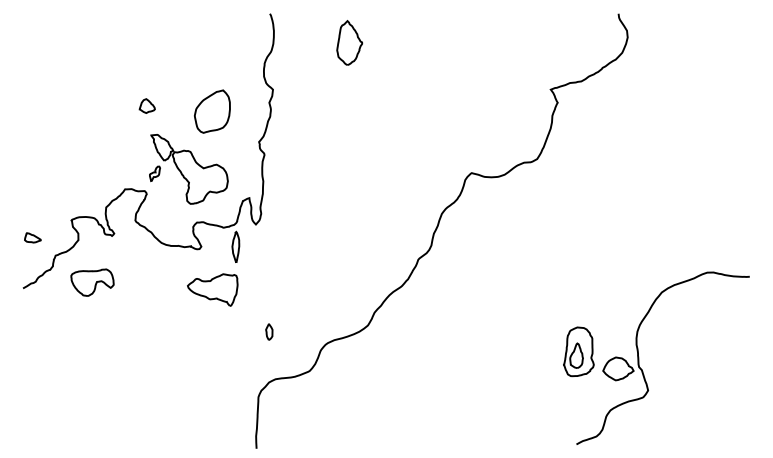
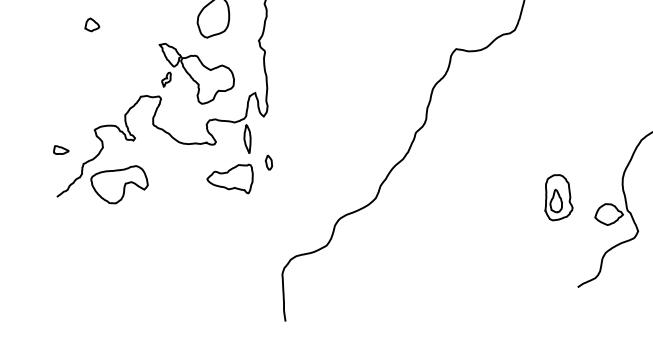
part: (146, 105) -> (91, 24), moved
part: (92, 282) -> (119, 185), size x1.43
part: (269, 331) -> (269, 162), moved
part: (578, 351) -> (557, 197), moved

